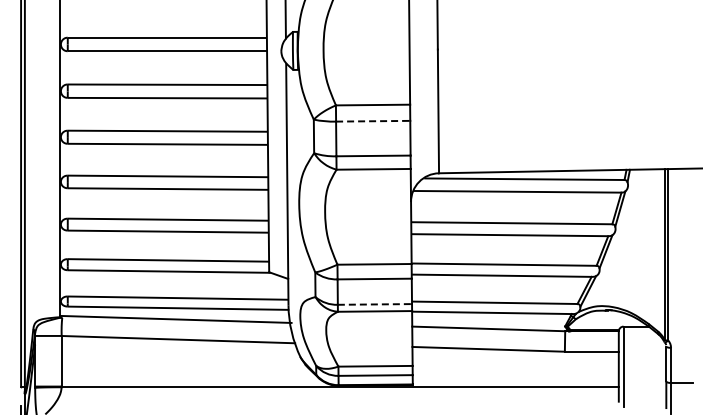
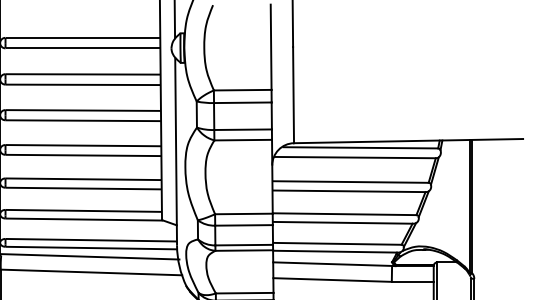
line: (373, 121) -> (243, 102), dashed -> solid
line: (375, 304) -> (244, 245), dashed -> solid

